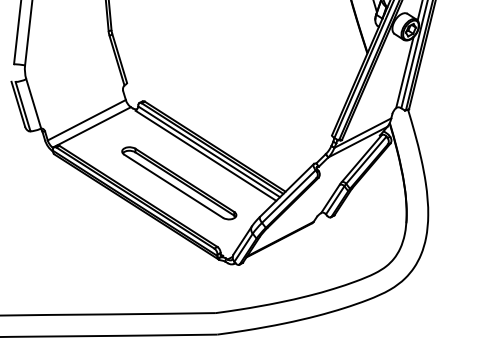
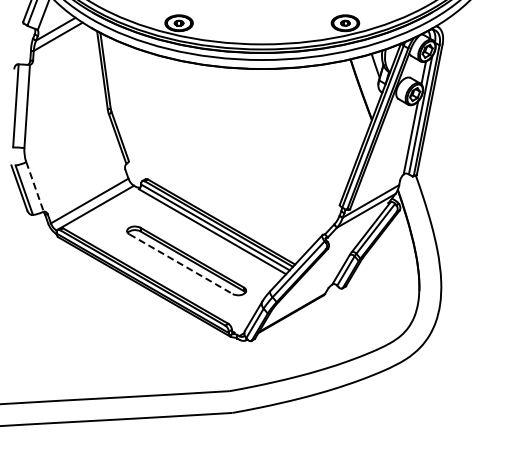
line: (34, 104) -> (35, 187), solid -> dashed
line: (174, 186) -> (181, 264), solid -> dashed

